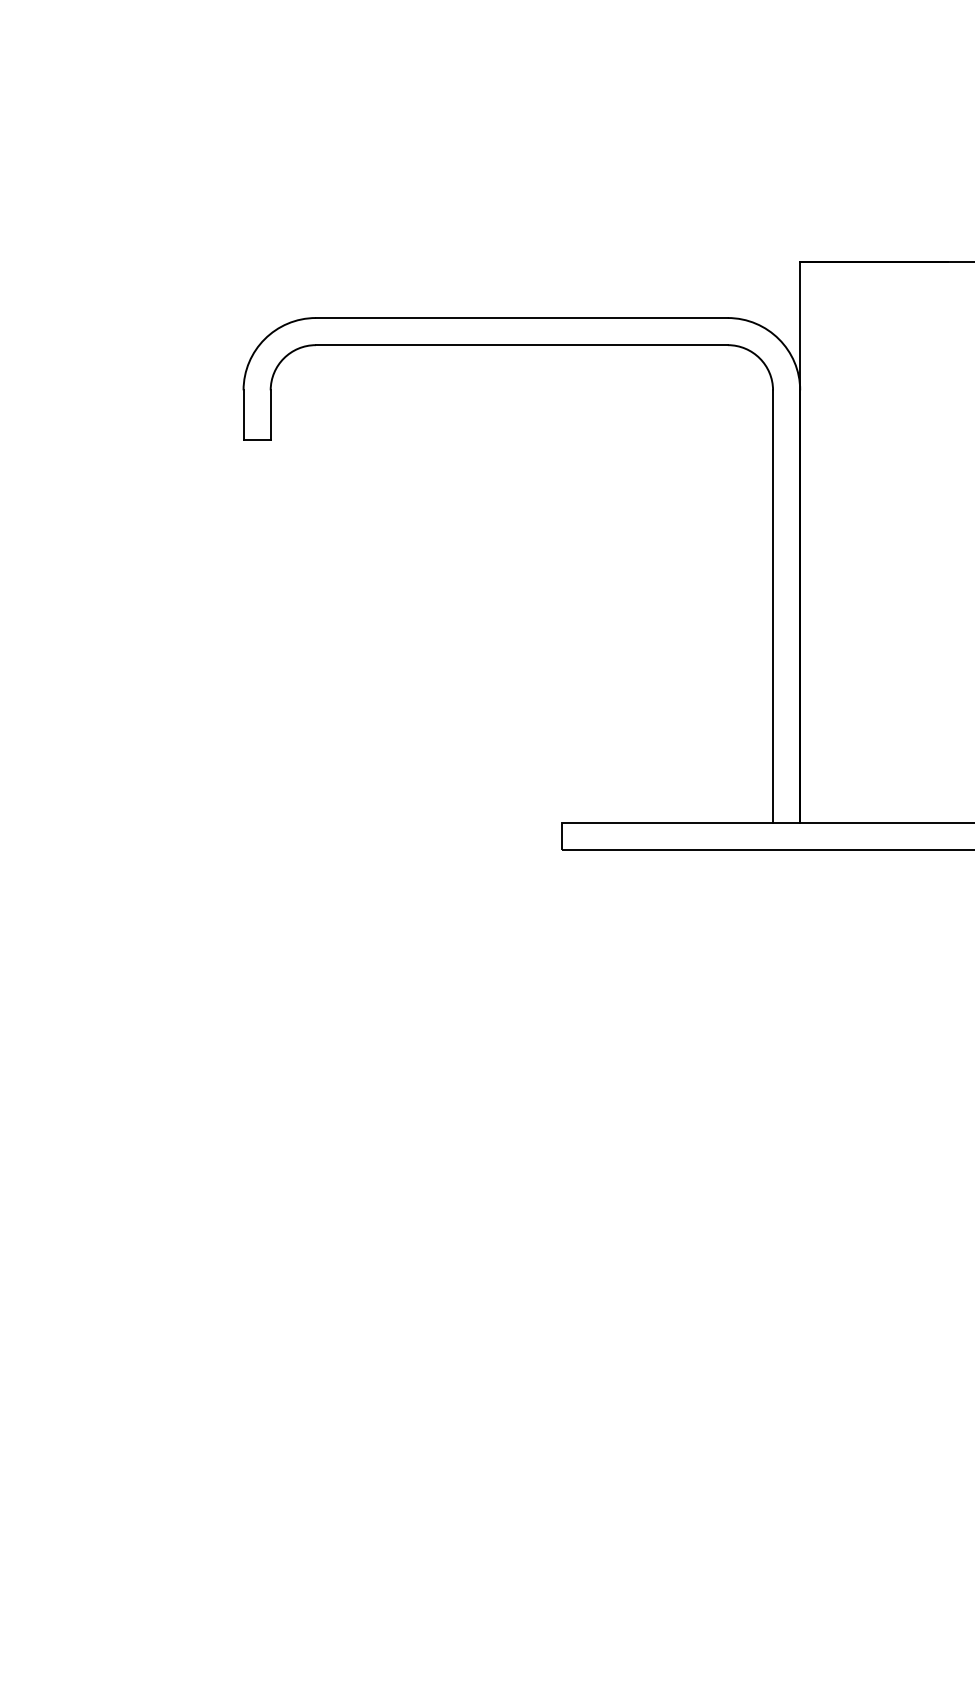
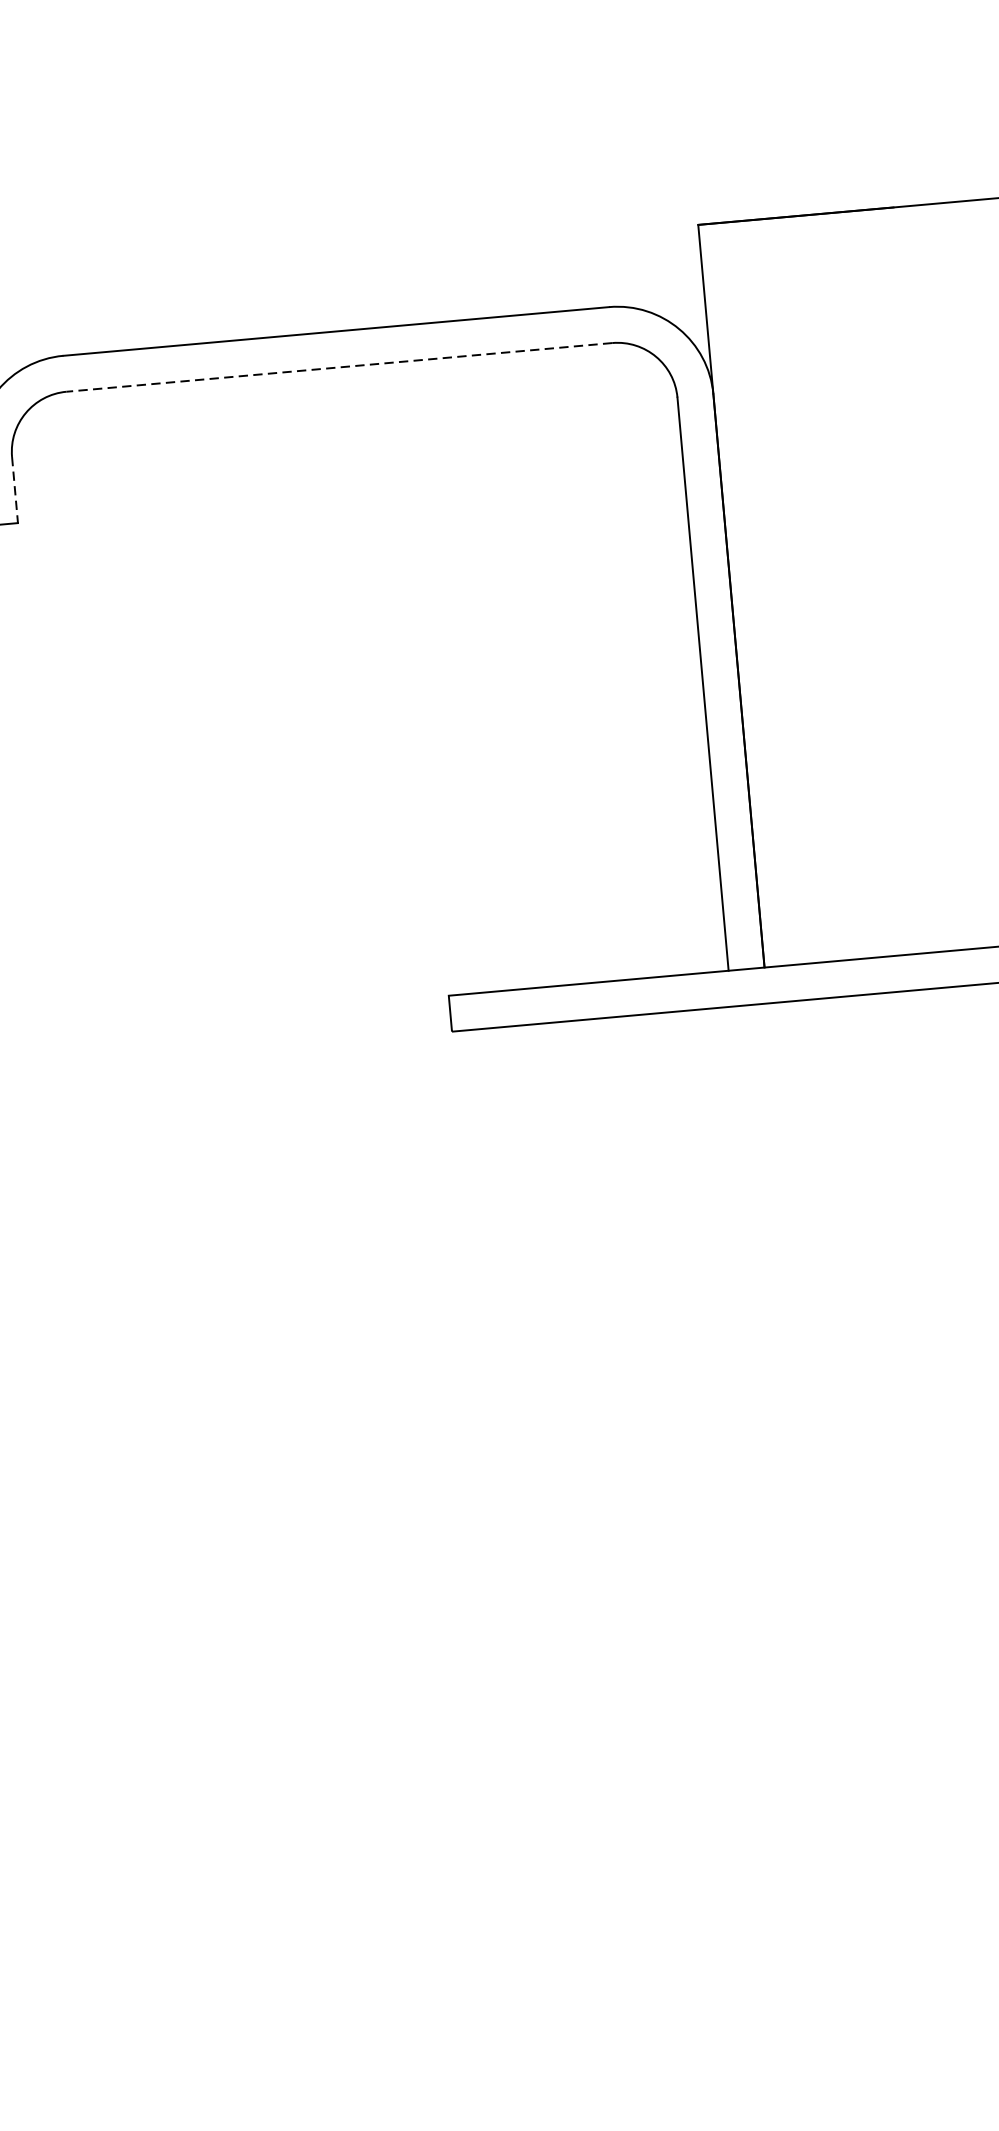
line: (521, 345) -> (338, 367), solid -> dashed
line: (270, 415) -> (14, 490), solid -> dashed

